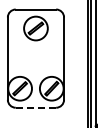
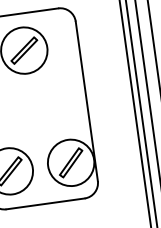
line: (36, 107) -> (46, 203), dashed -> solid

